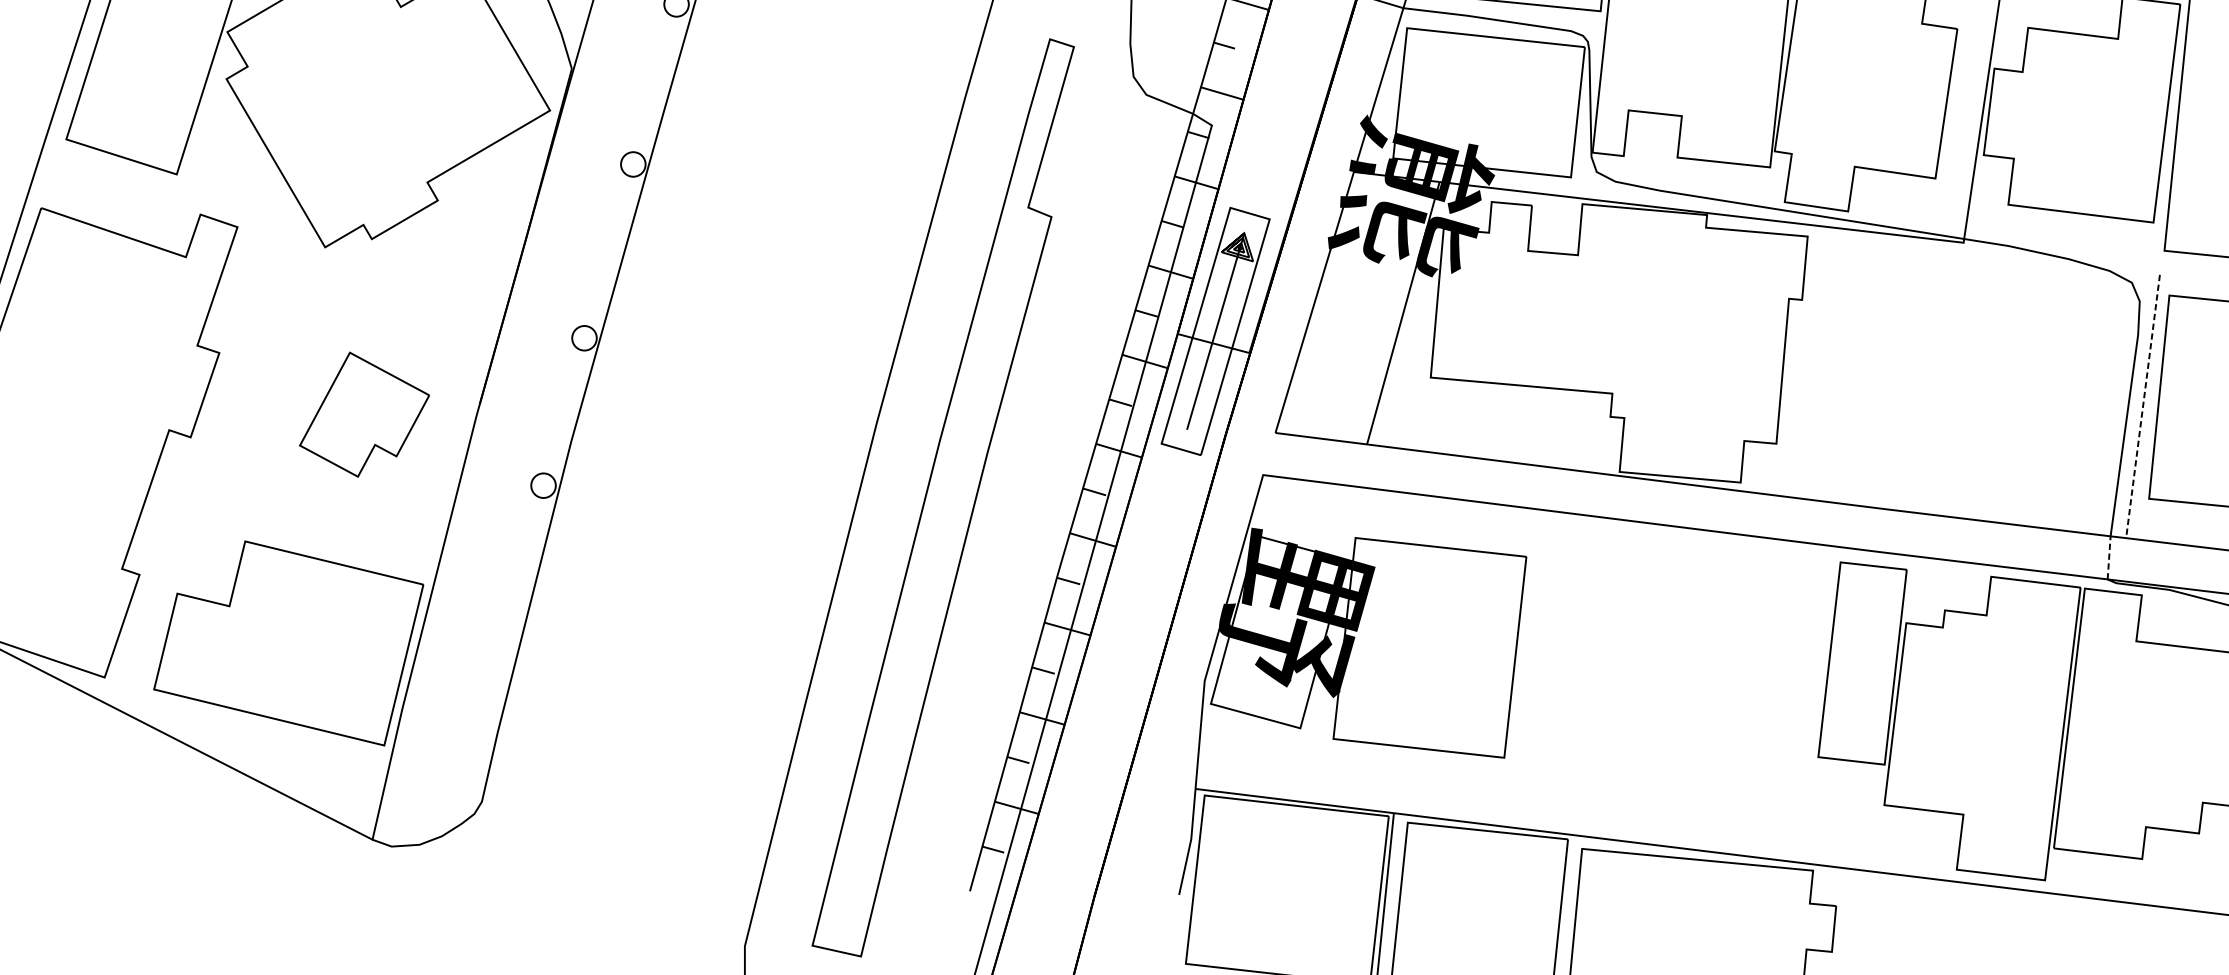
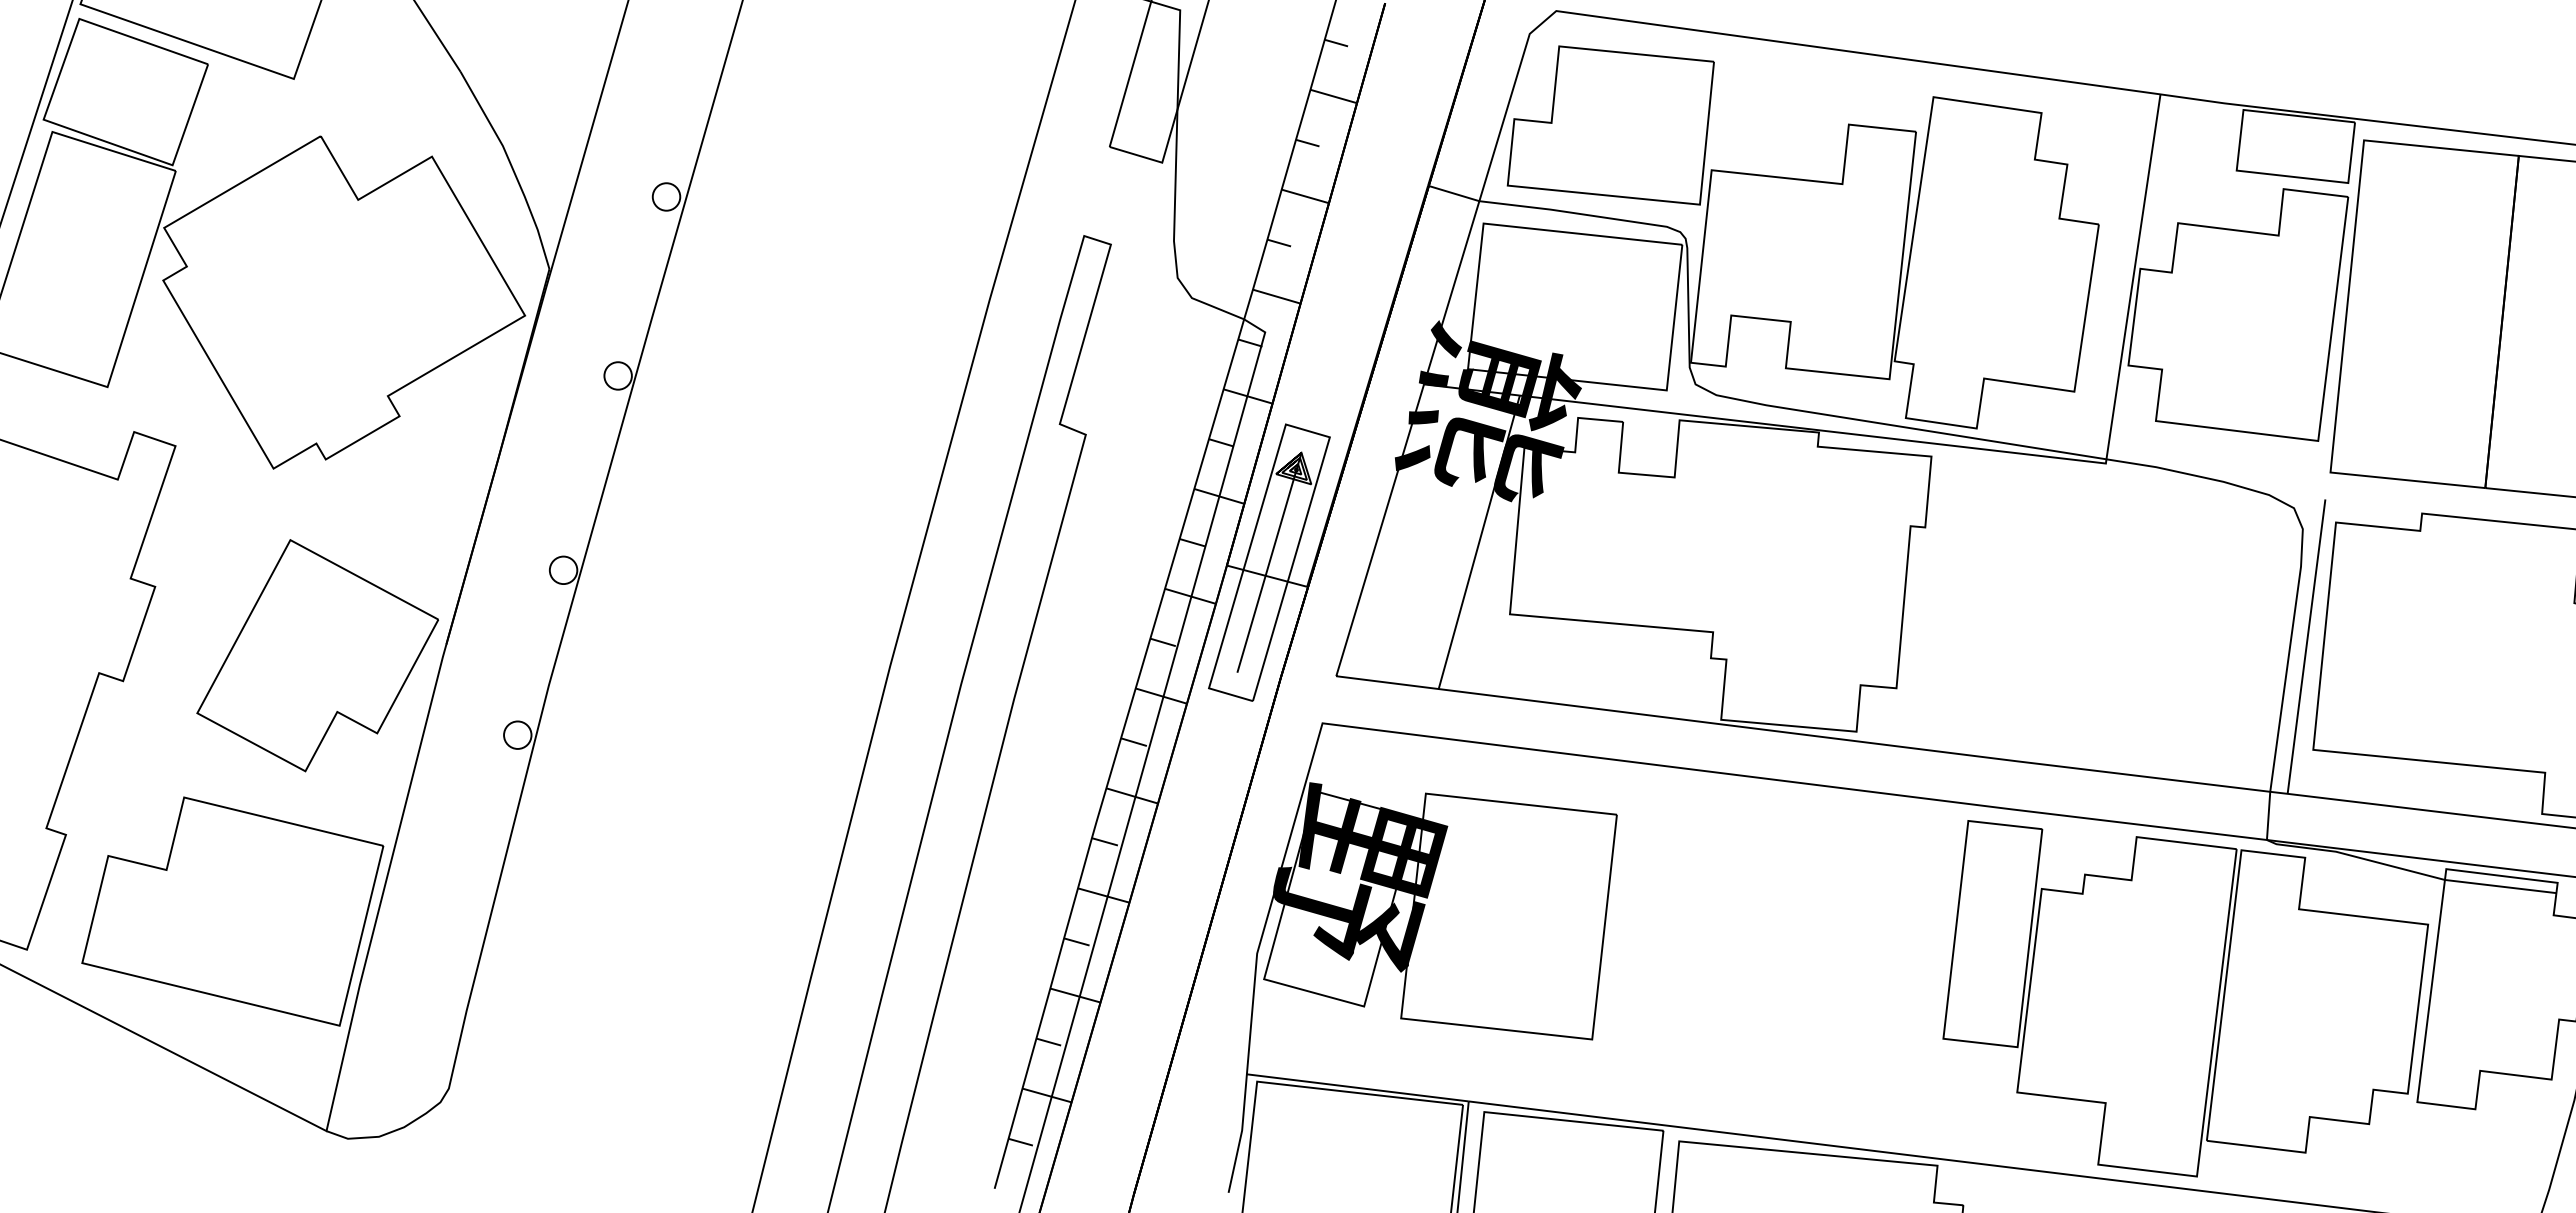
line: (2143, 407) -> (2306, 647), dashed -> solid
part: (364, 414) -> (317, 655), size x1.67
line: (2109, 557) -> (2268, 815), dashed -> solid

